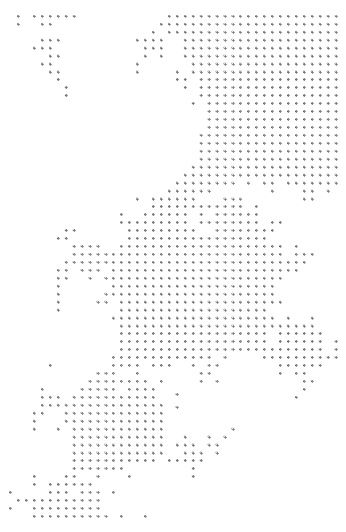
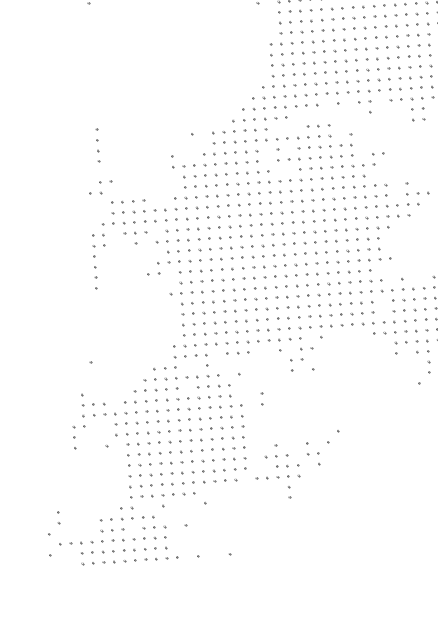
part: (66, 202) -> (98, 145), added
part: (177, 401) -> (262, 399), size x0.62
part: (34, 480) -> (58, 517), moved

